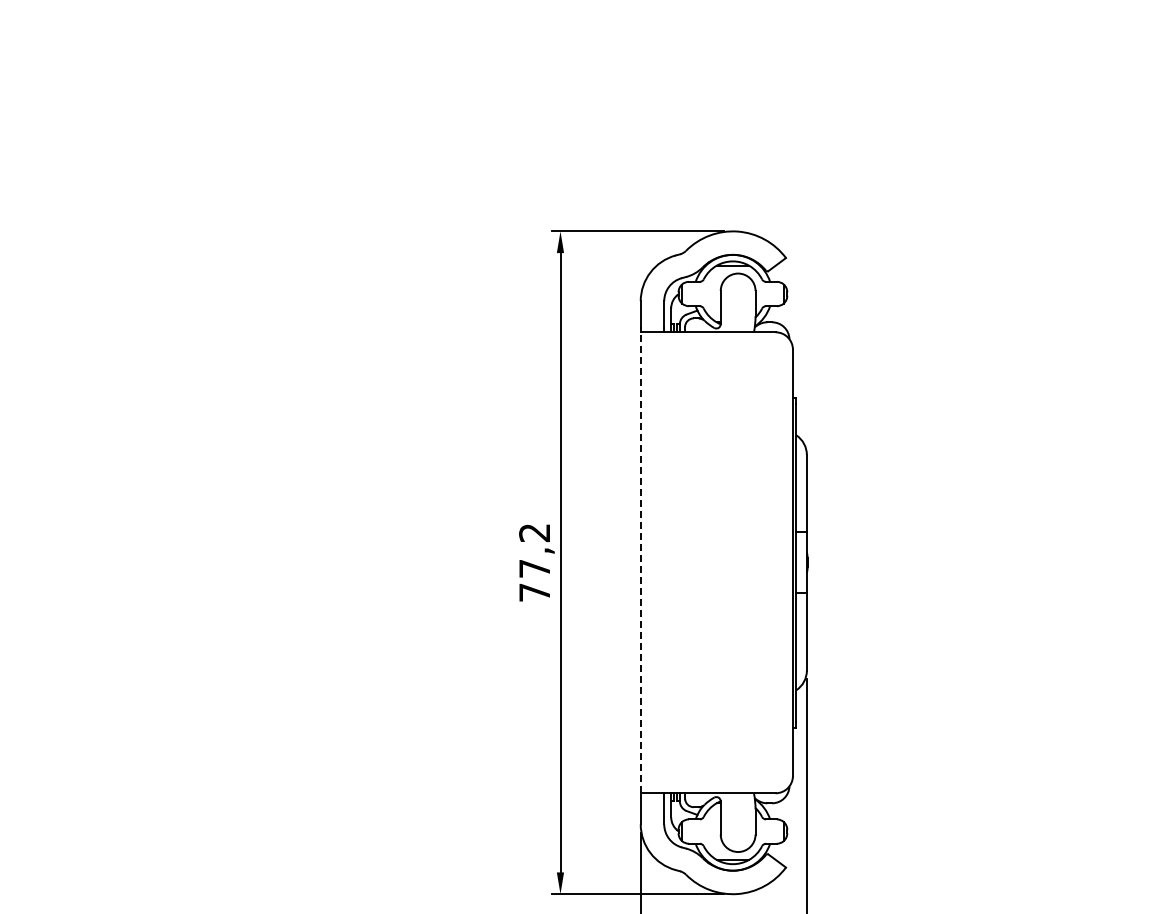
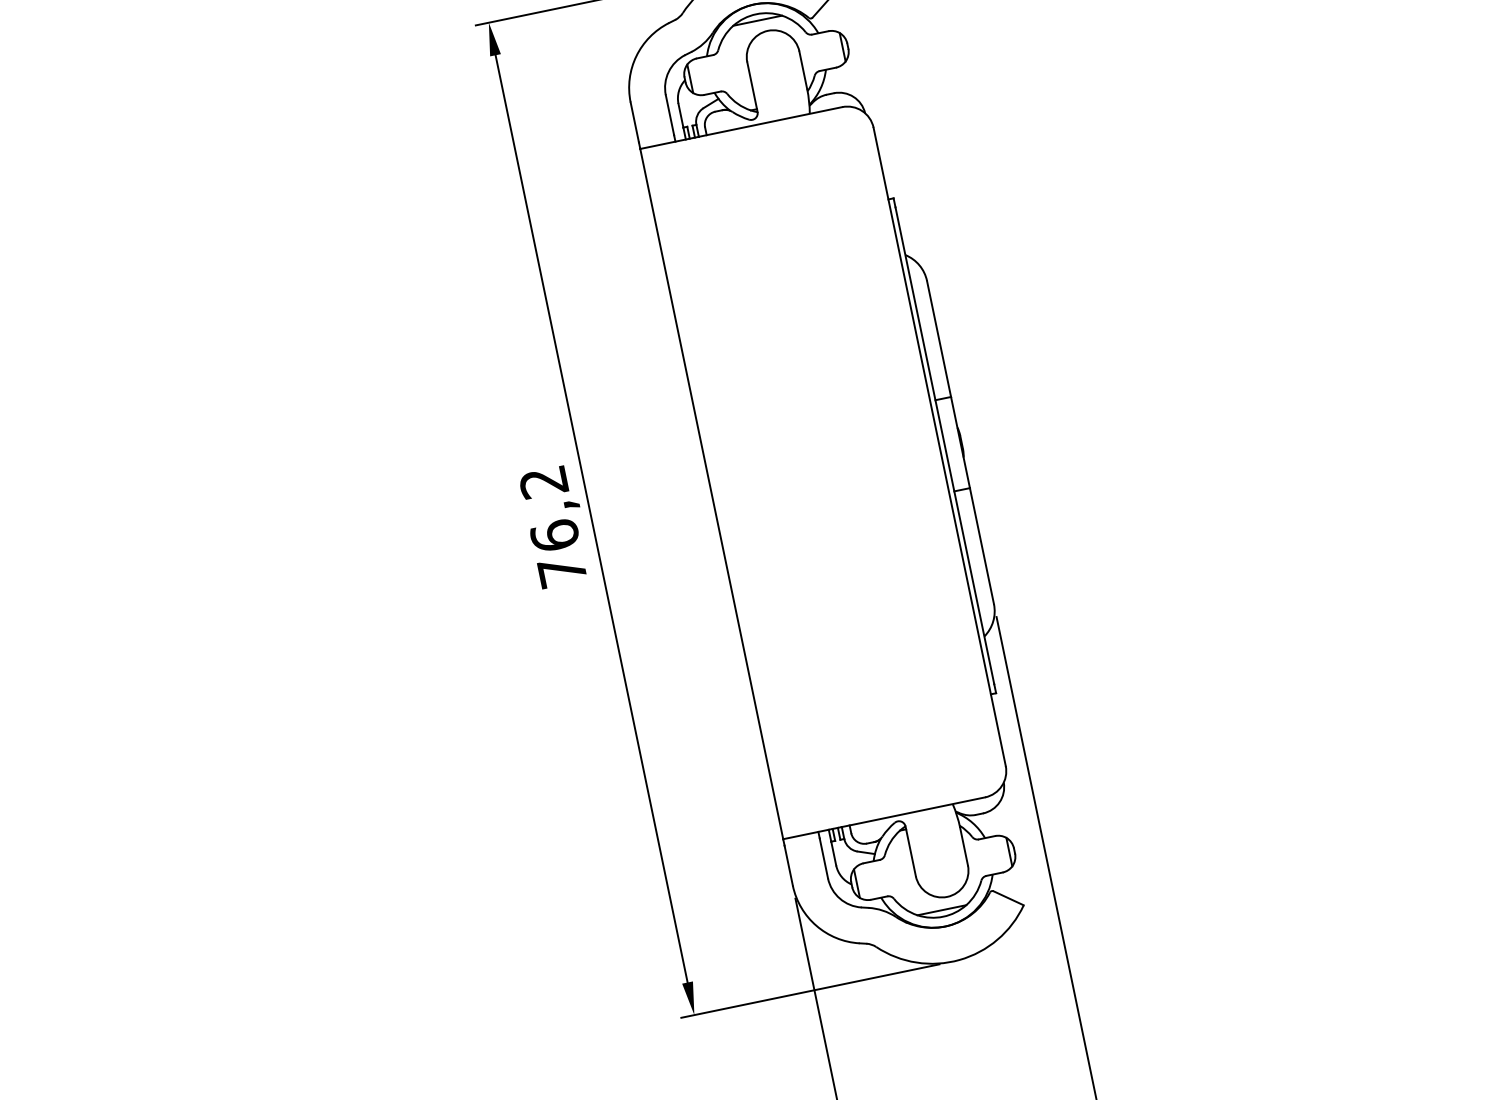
line: (640, 562) -> (711, 493), dashed -> solid
text: (534, 568) -> (554, 535), 77,2 -> 76,2

